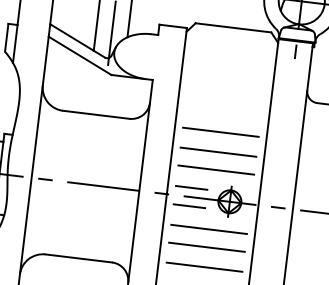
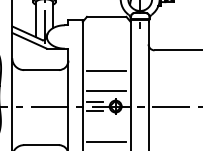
line: (218, 151) -> (106, 81), removed
line: (208, 230) -> (106, 122), removed
line: (206, 247) -> (106, 131), removed

